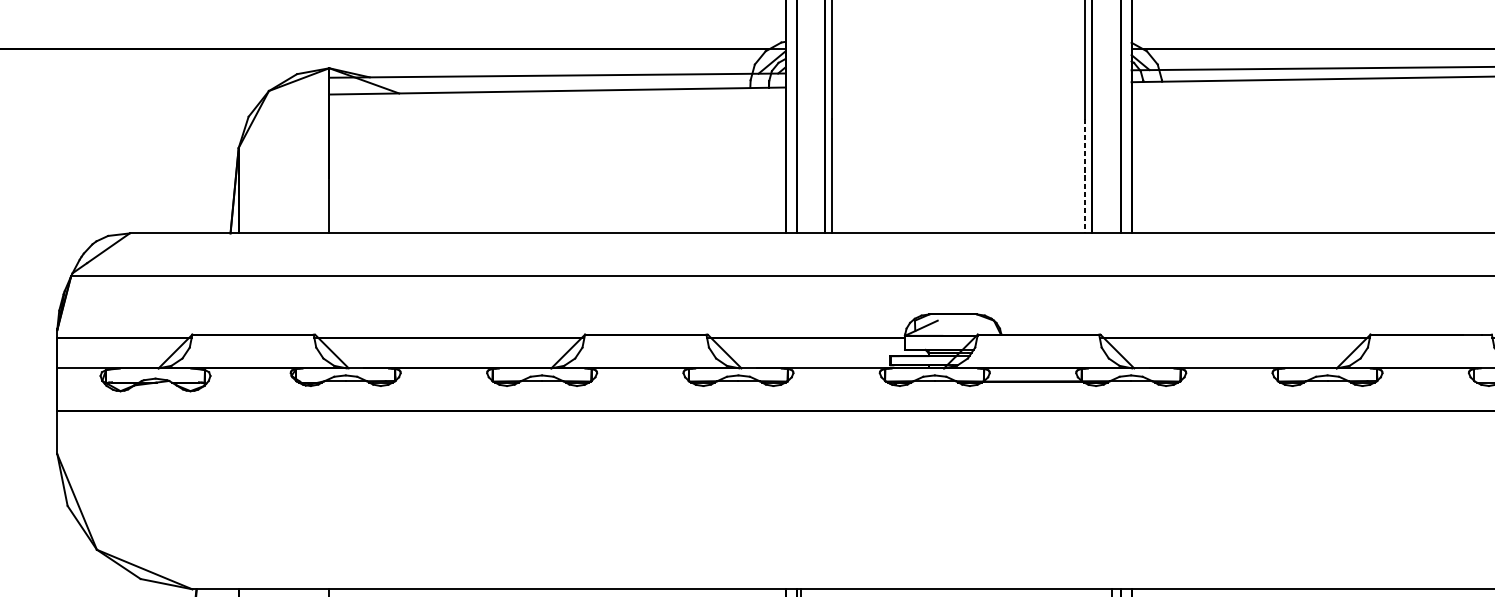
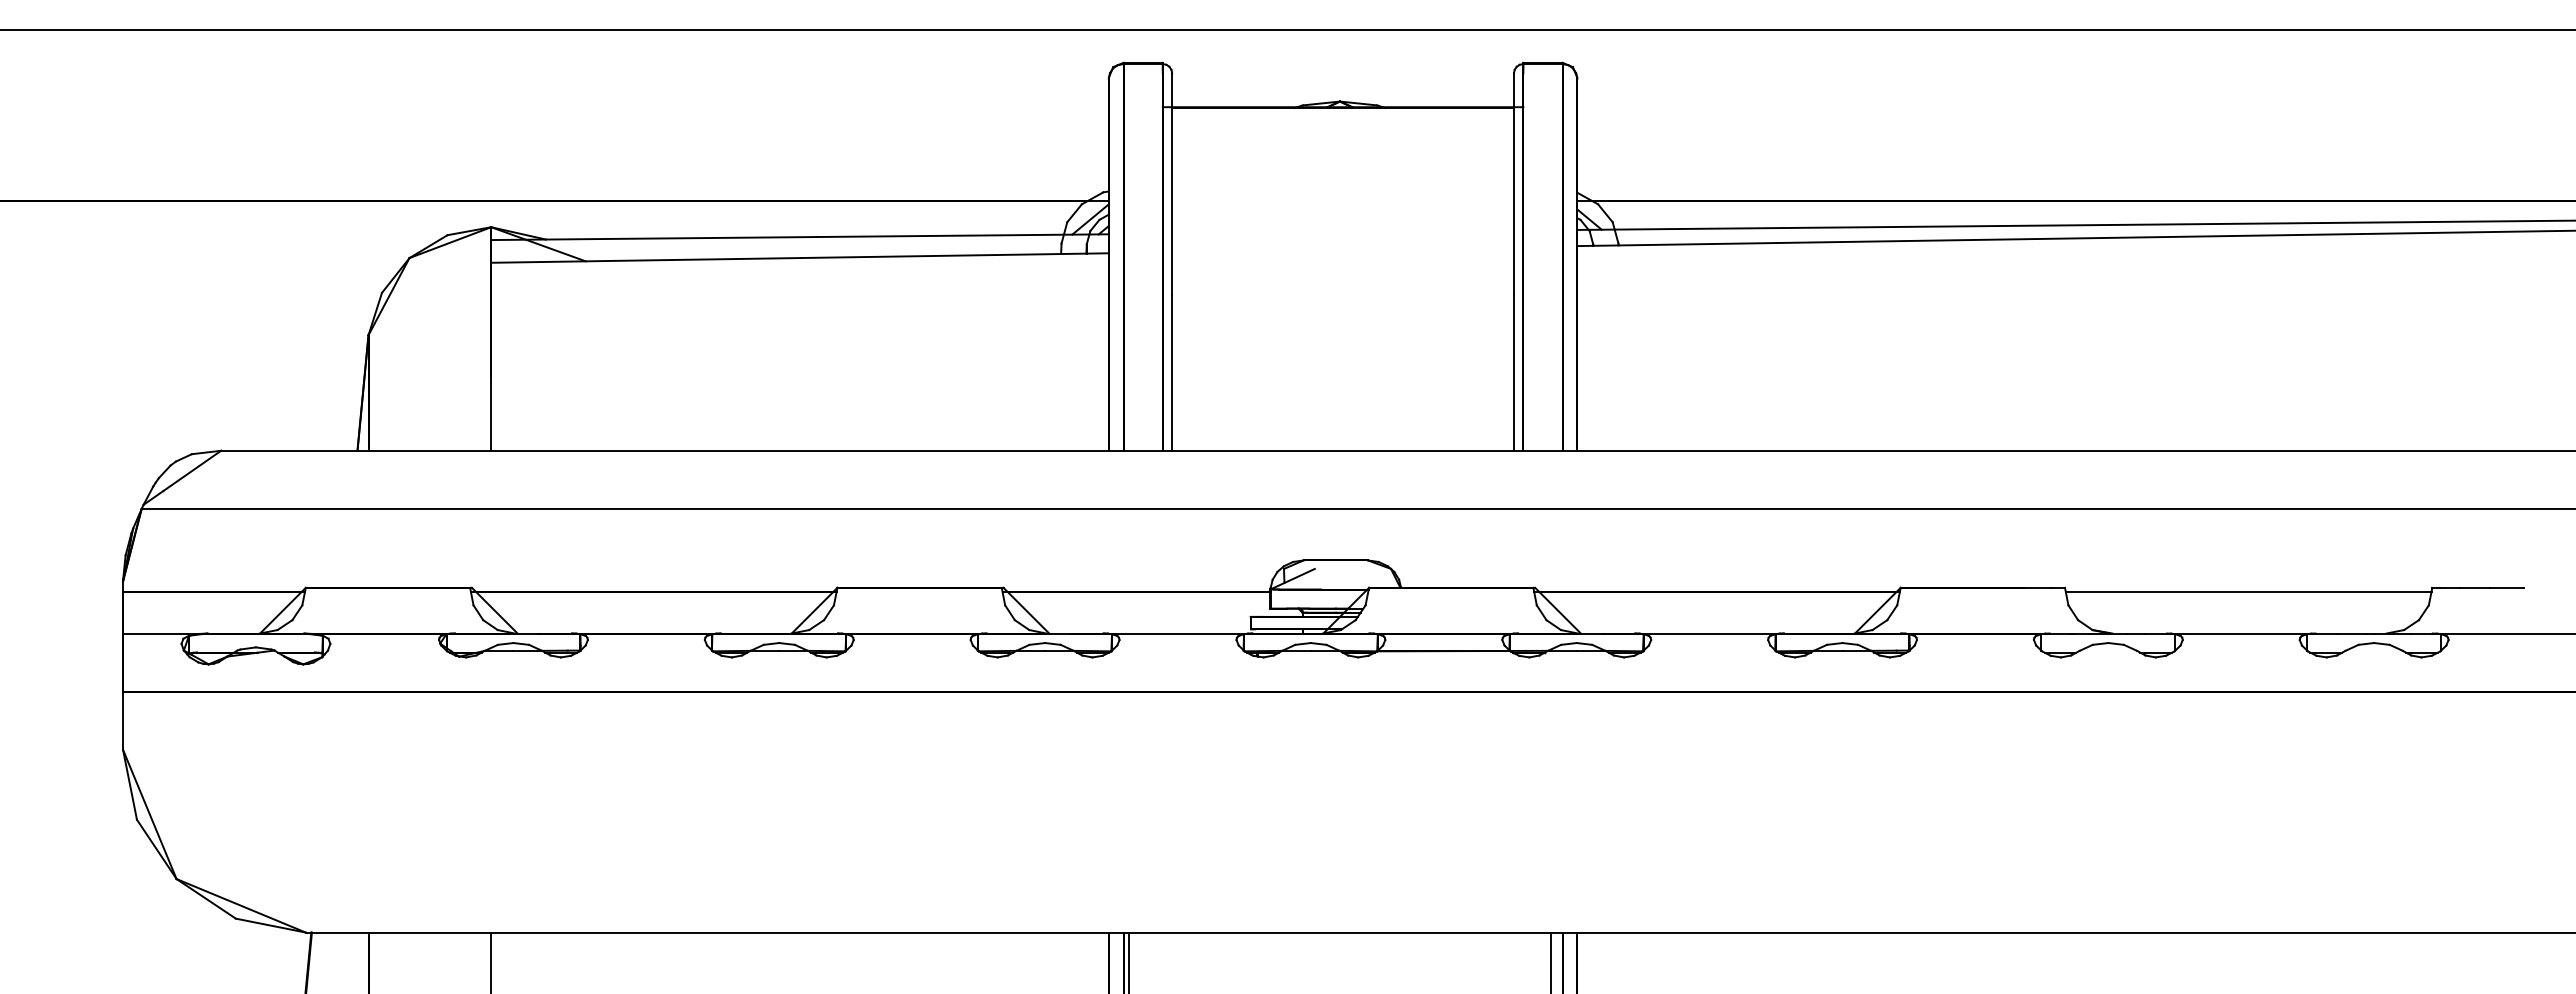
line: (1084, 176) -> (1513, 373), dashed -> solid

